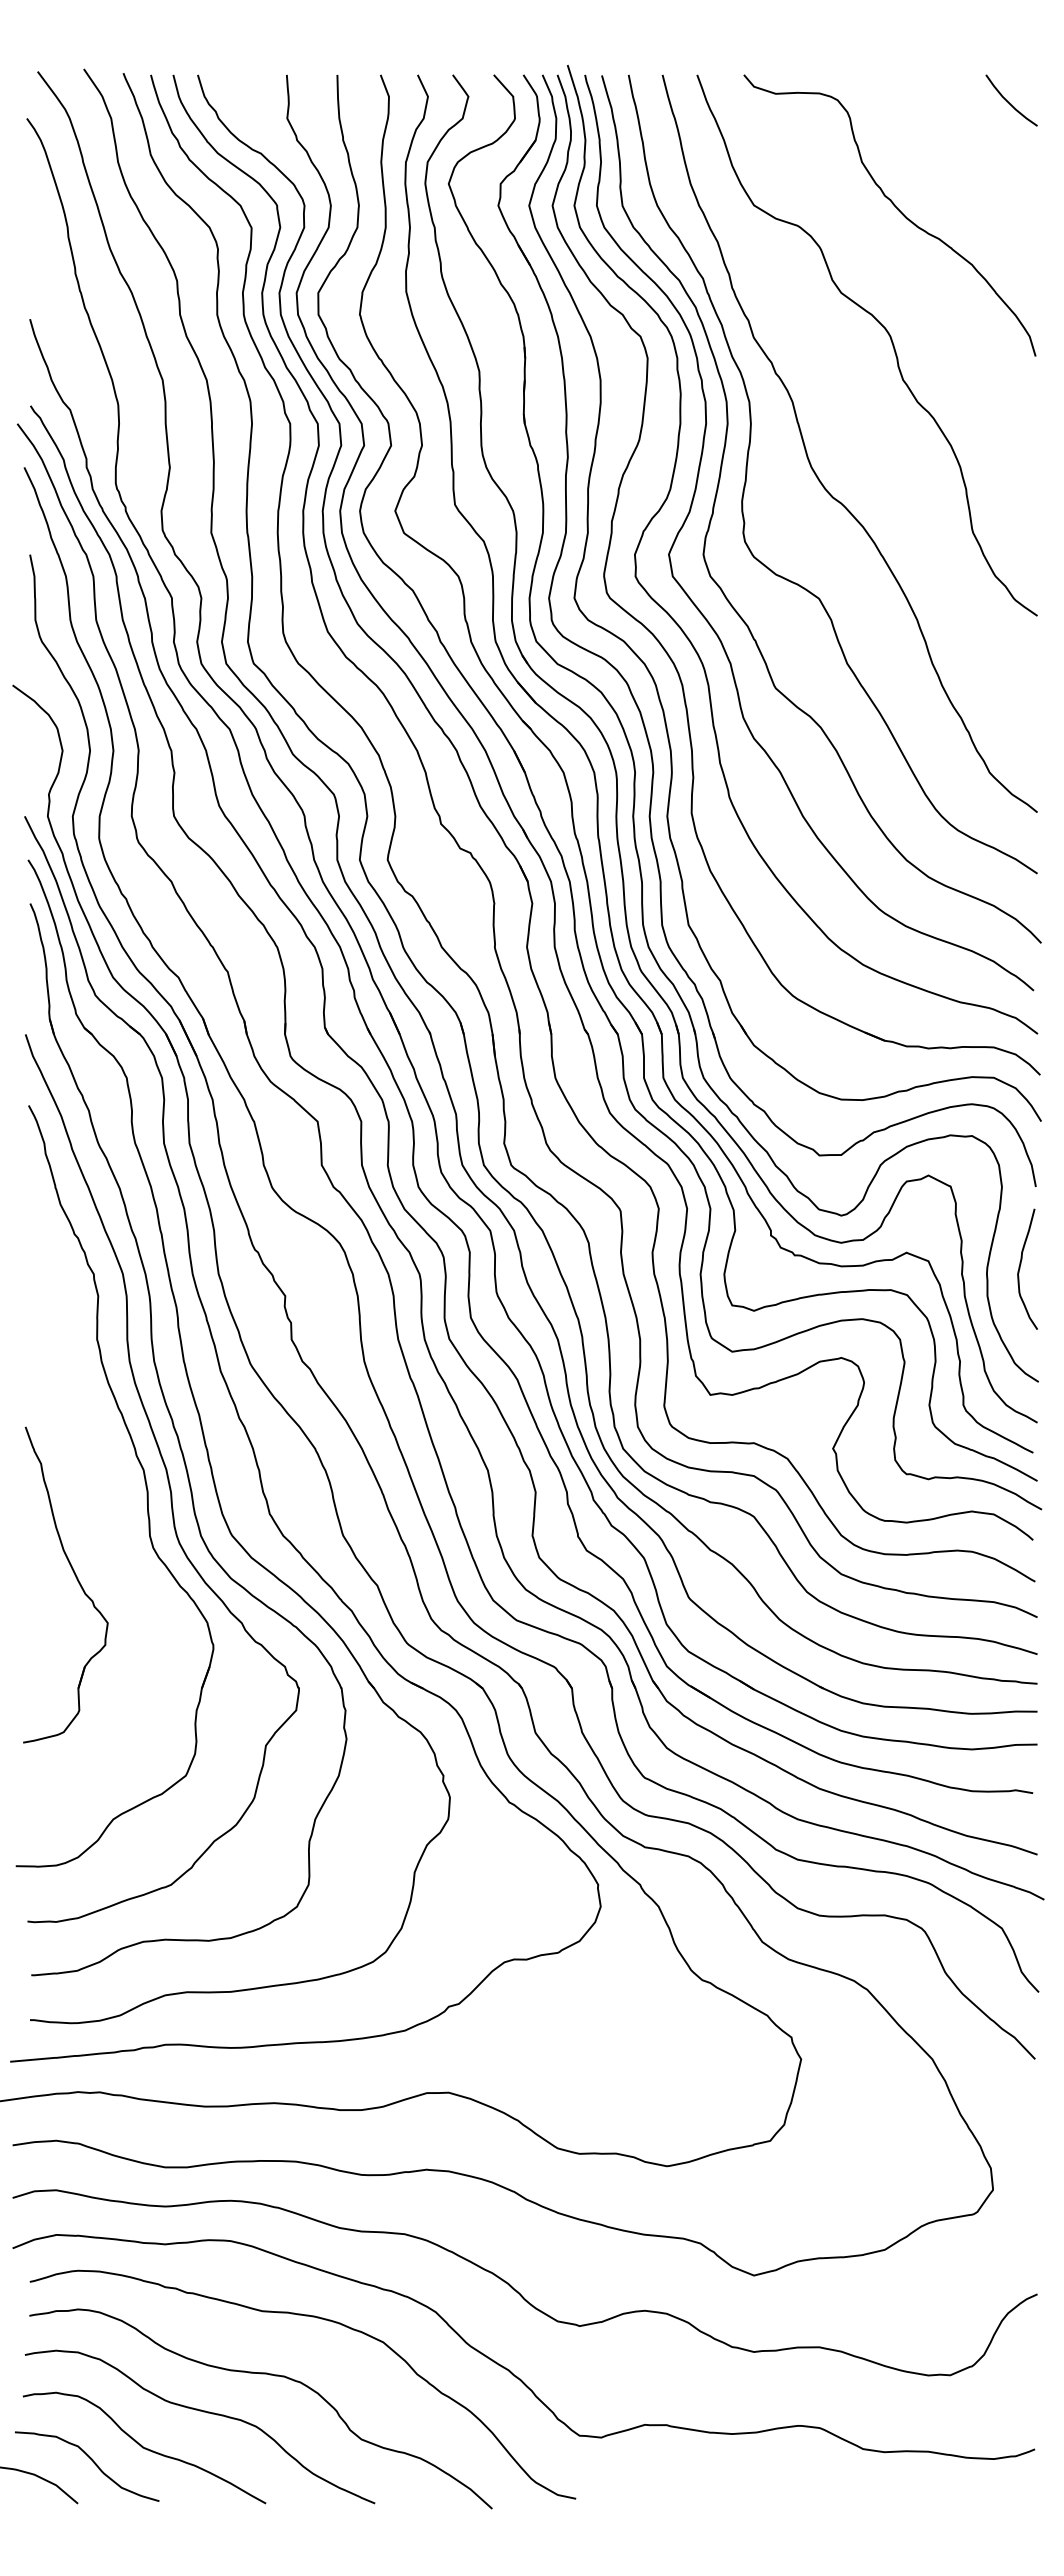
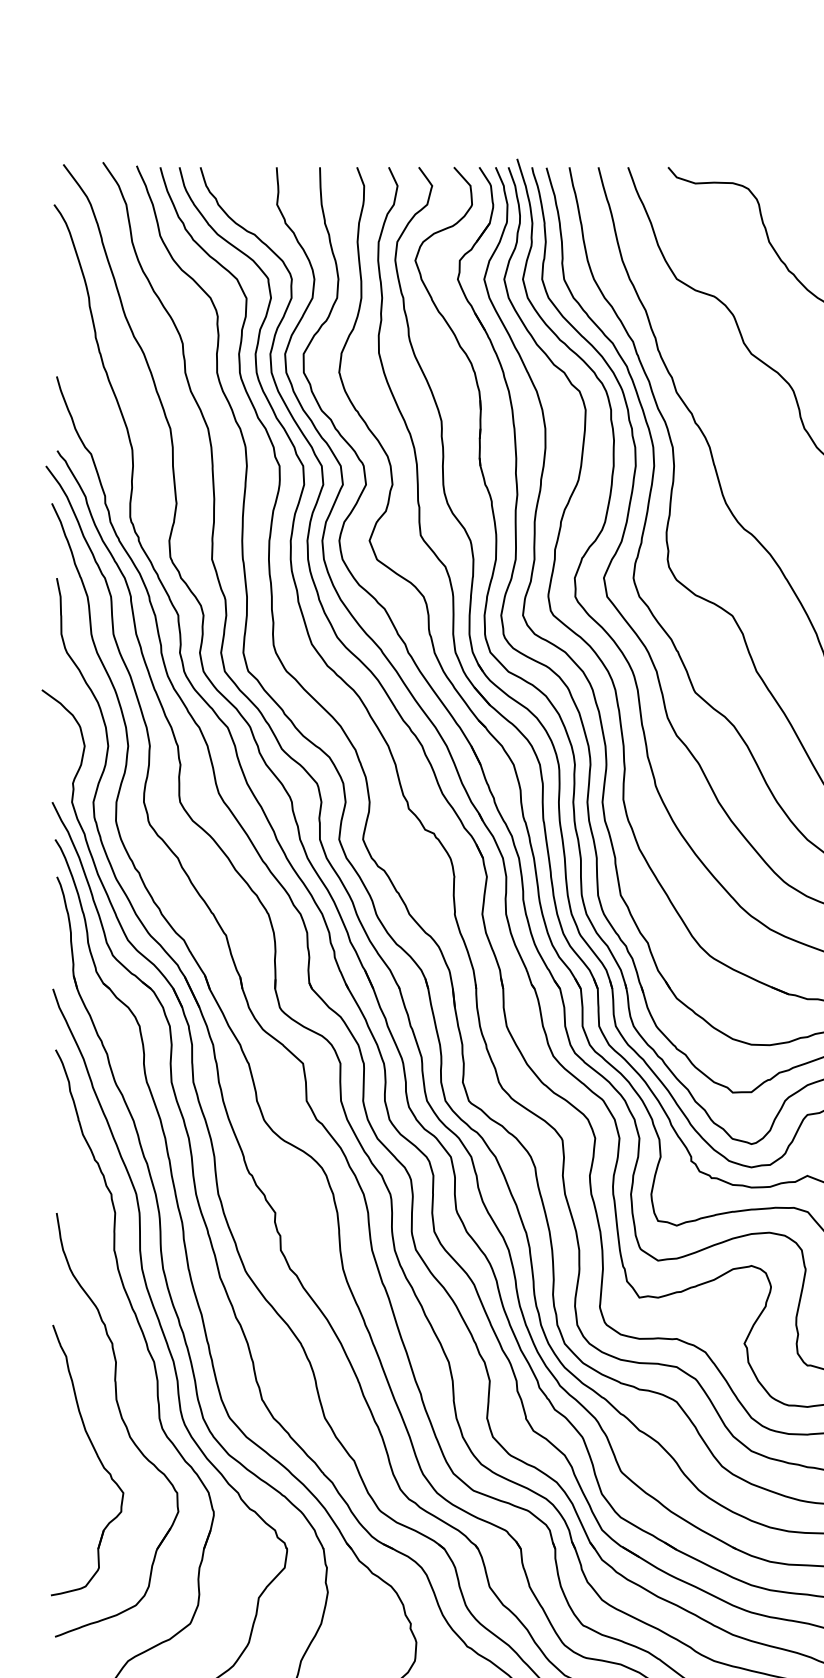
part: (105, 1537) -> (121, 1419), added

